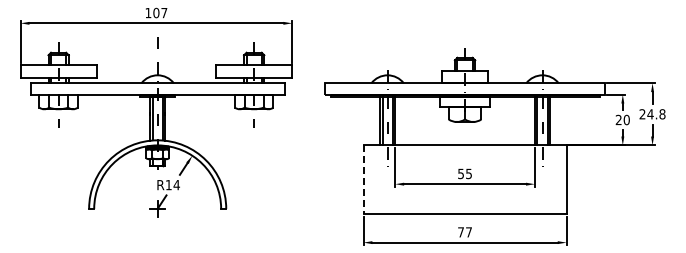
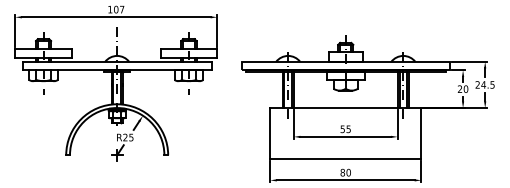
text: (662, 114) -> (492, 85), 24.8 -> 24.5
line: (363, 180) -> (270, 134), dashed -> solid
text: (172, 184) -> (128, 137), R14 -> R25
text: (465, 232) -> (346, 172), 77 -> 80

